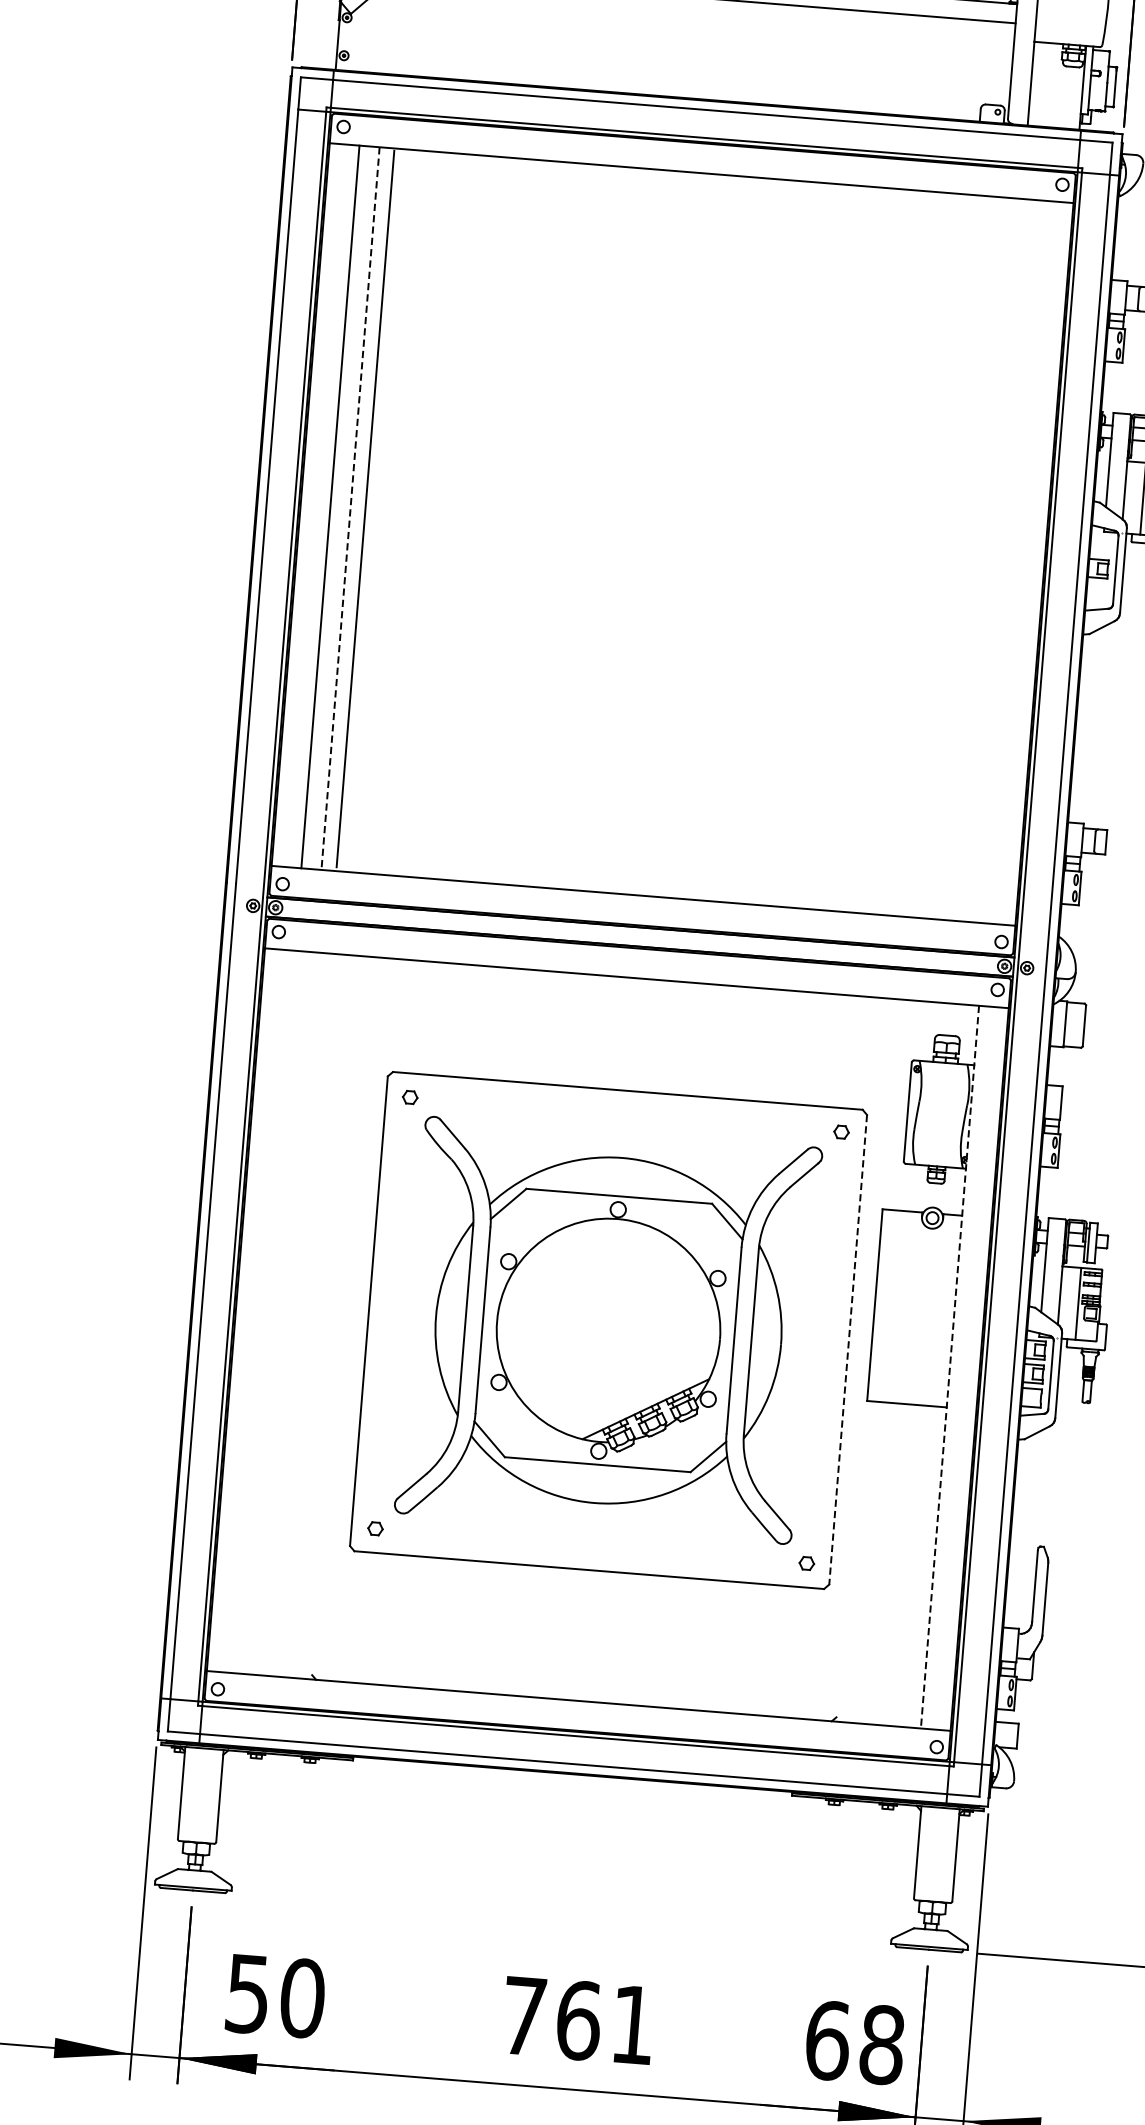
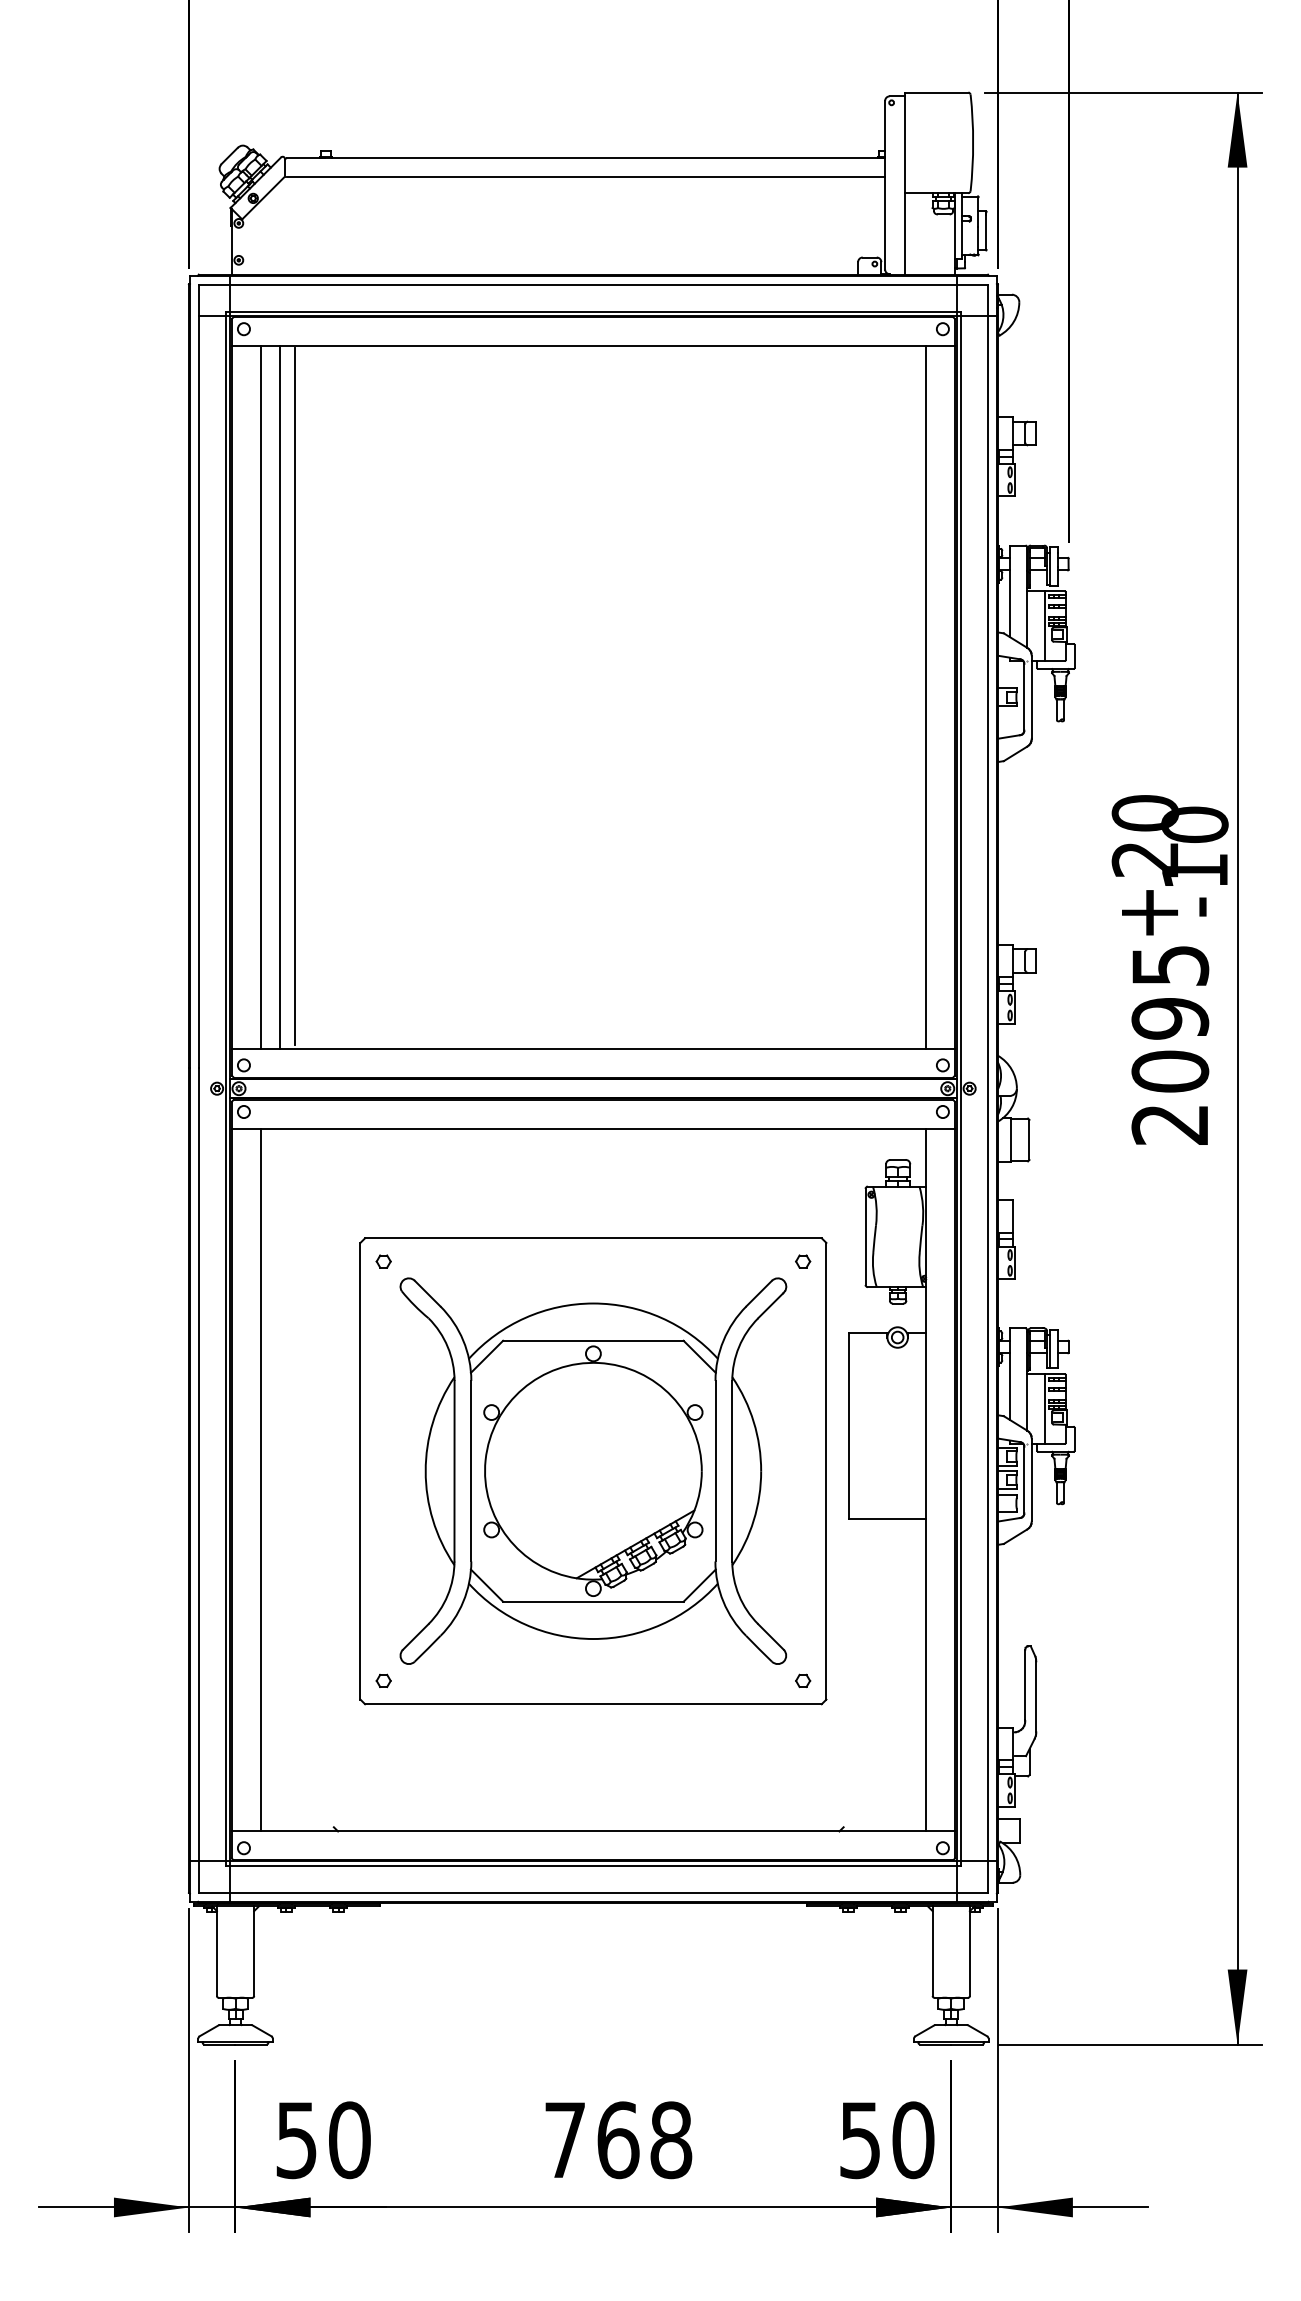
line: (350, 508) -> (280, 697), dashed -> solid
line: (1015, 561) -> (926, 696), added
line: (265, 1311) -> (260, 1479), added
line: (848, 1350) -> (826, 1471), dashed -> solid
line: (950, 1367) -> (926, 1480), dashed -> solid
text: (633, 2025) -> (671, 2140), 761 -> 768
text: (854, 2043) -> (886, 2140), 68 -> 50

